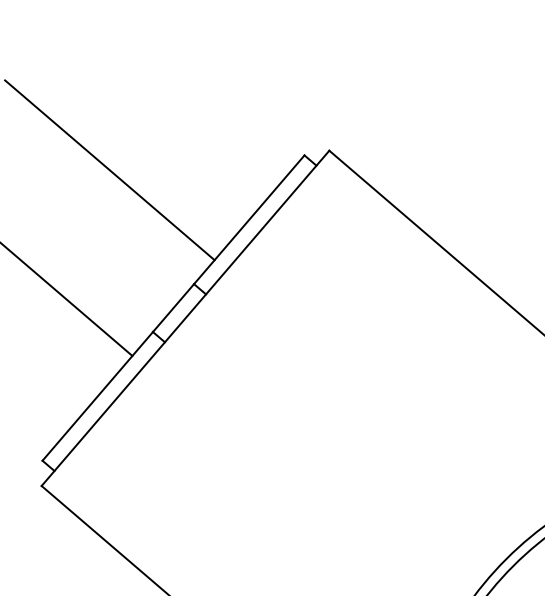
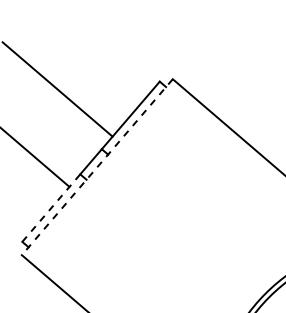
line: (185, 318) -> (97, 167), solid -> dashed
line: (98, 397) -> (51, 208), solid -> dashed

